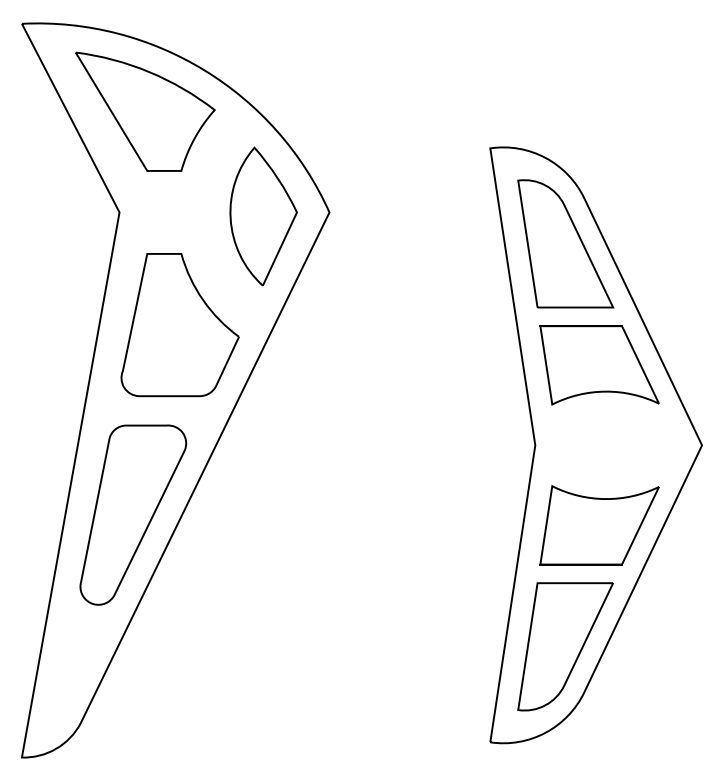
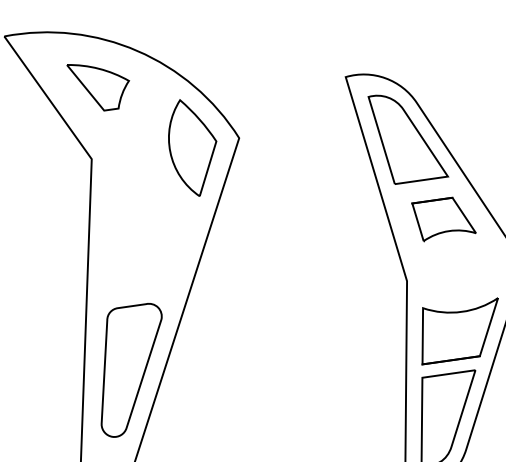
part: (145, 111) -> (99, 85), size x0.6
part: (179, 325) -> (145, 232), removed
part: (599, 365) -> (444, 218), size x0.7

